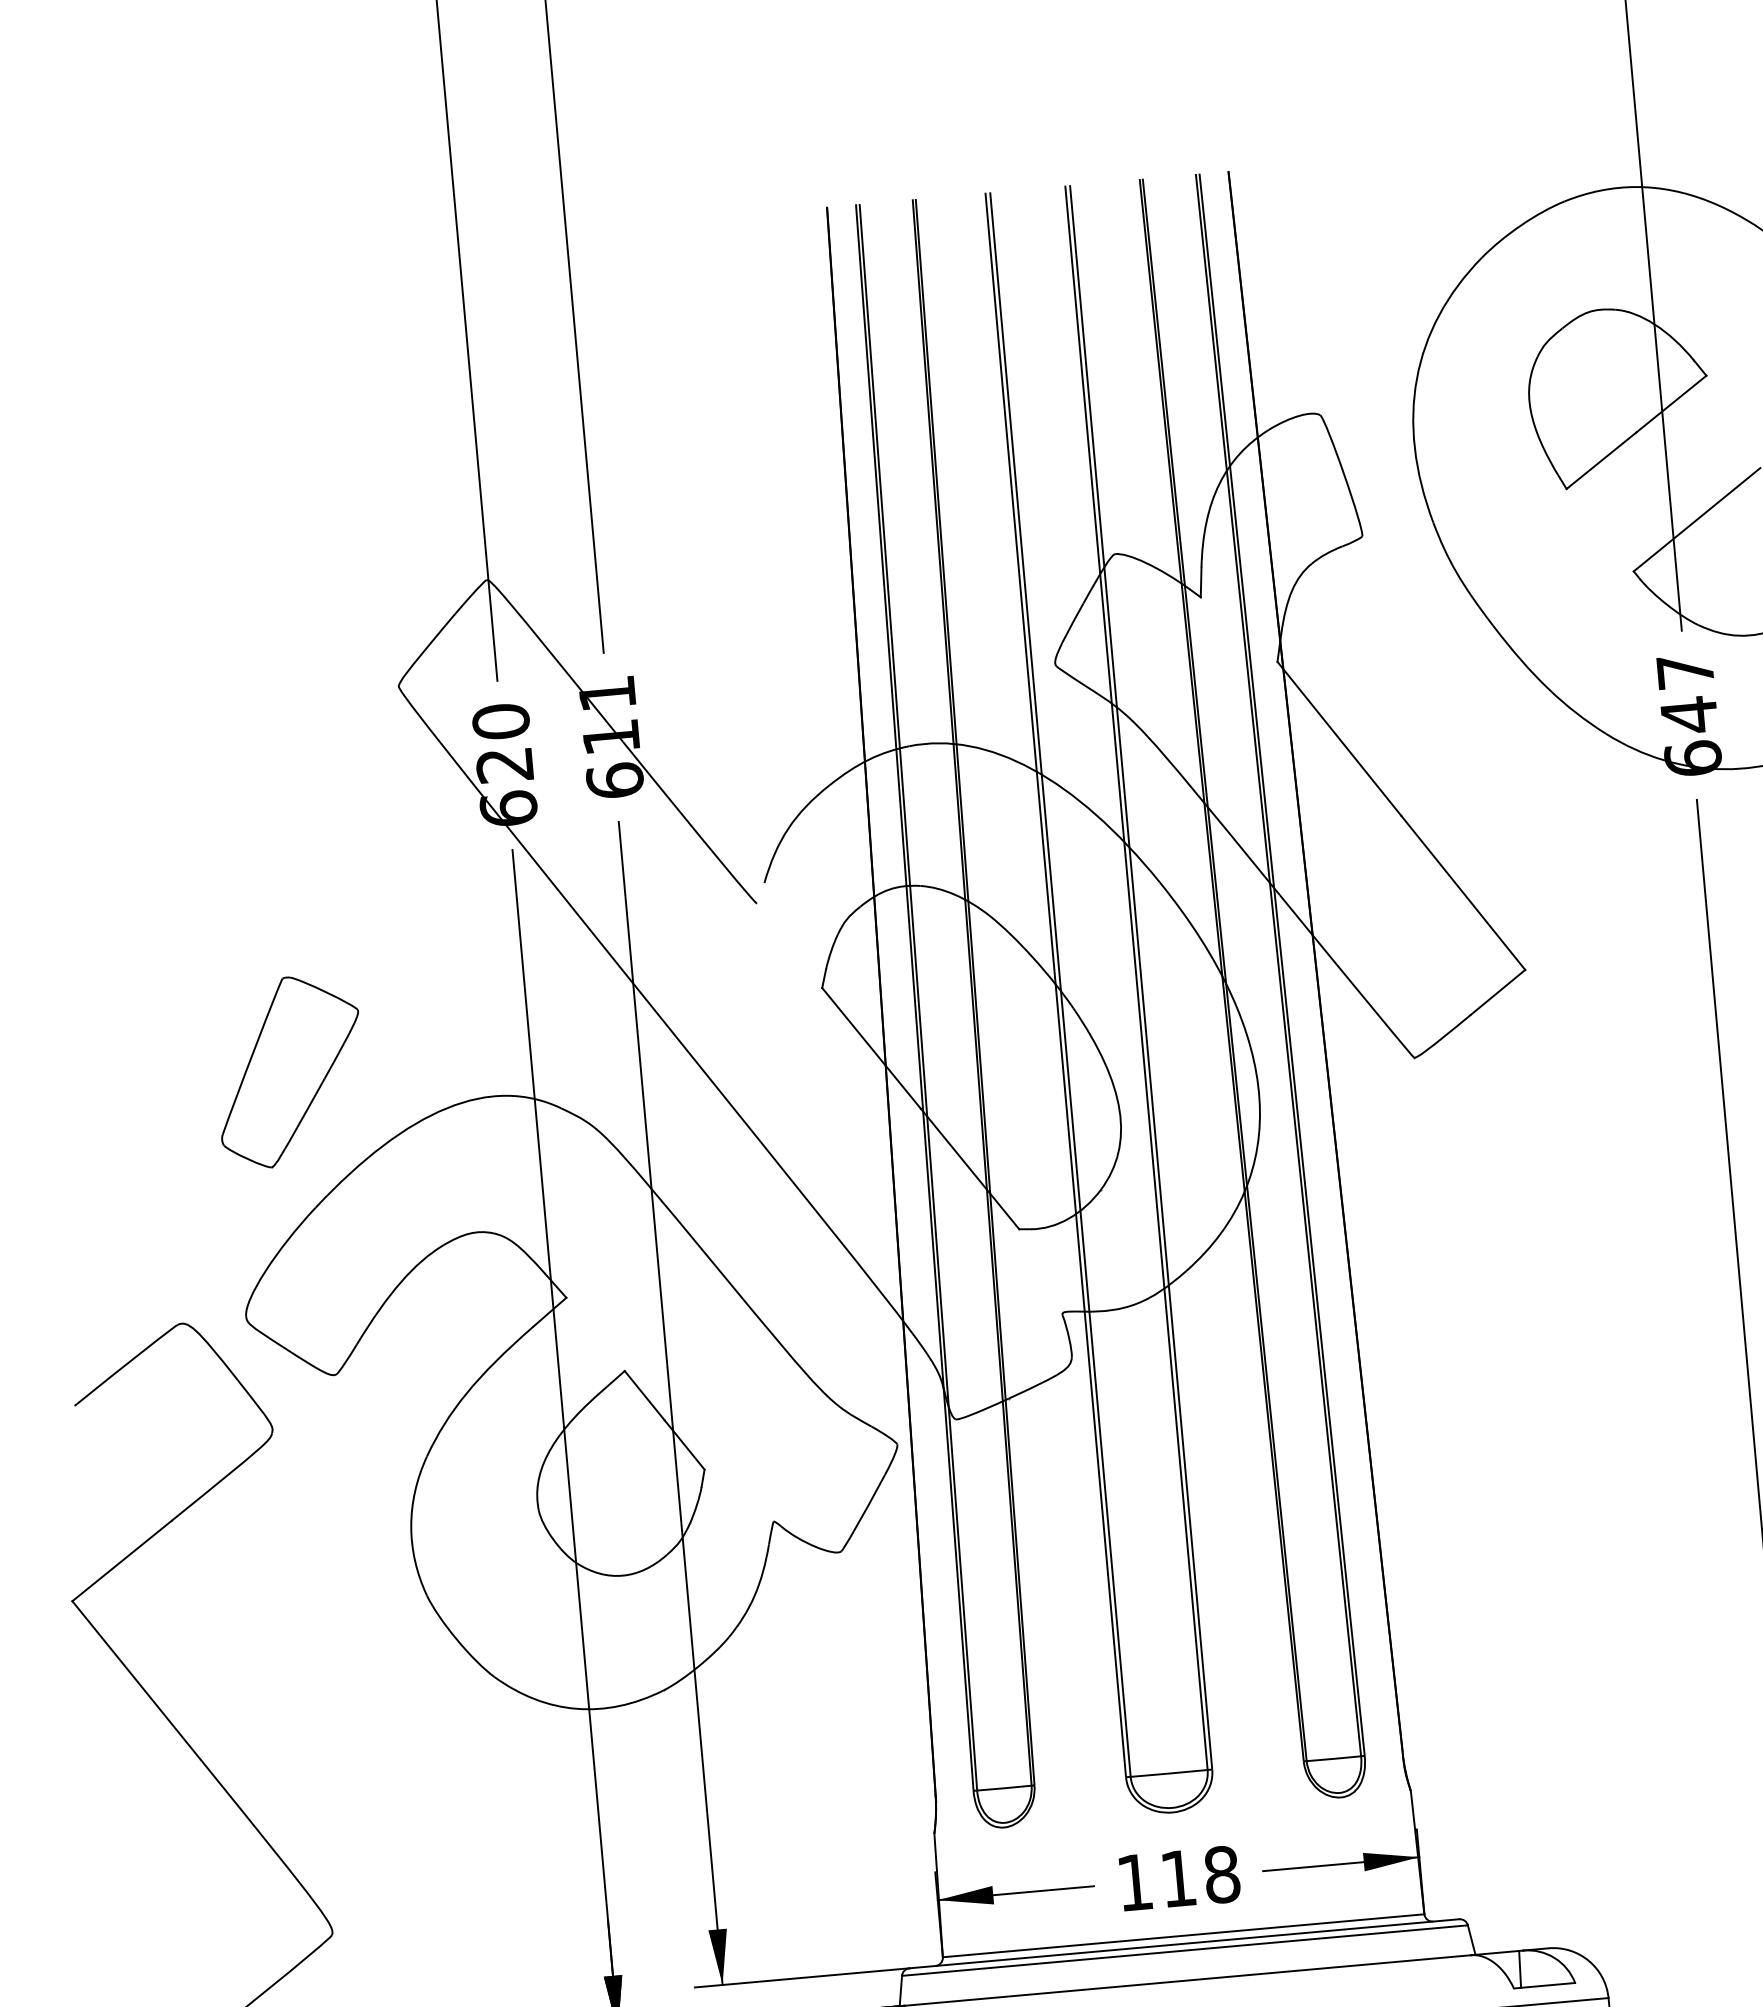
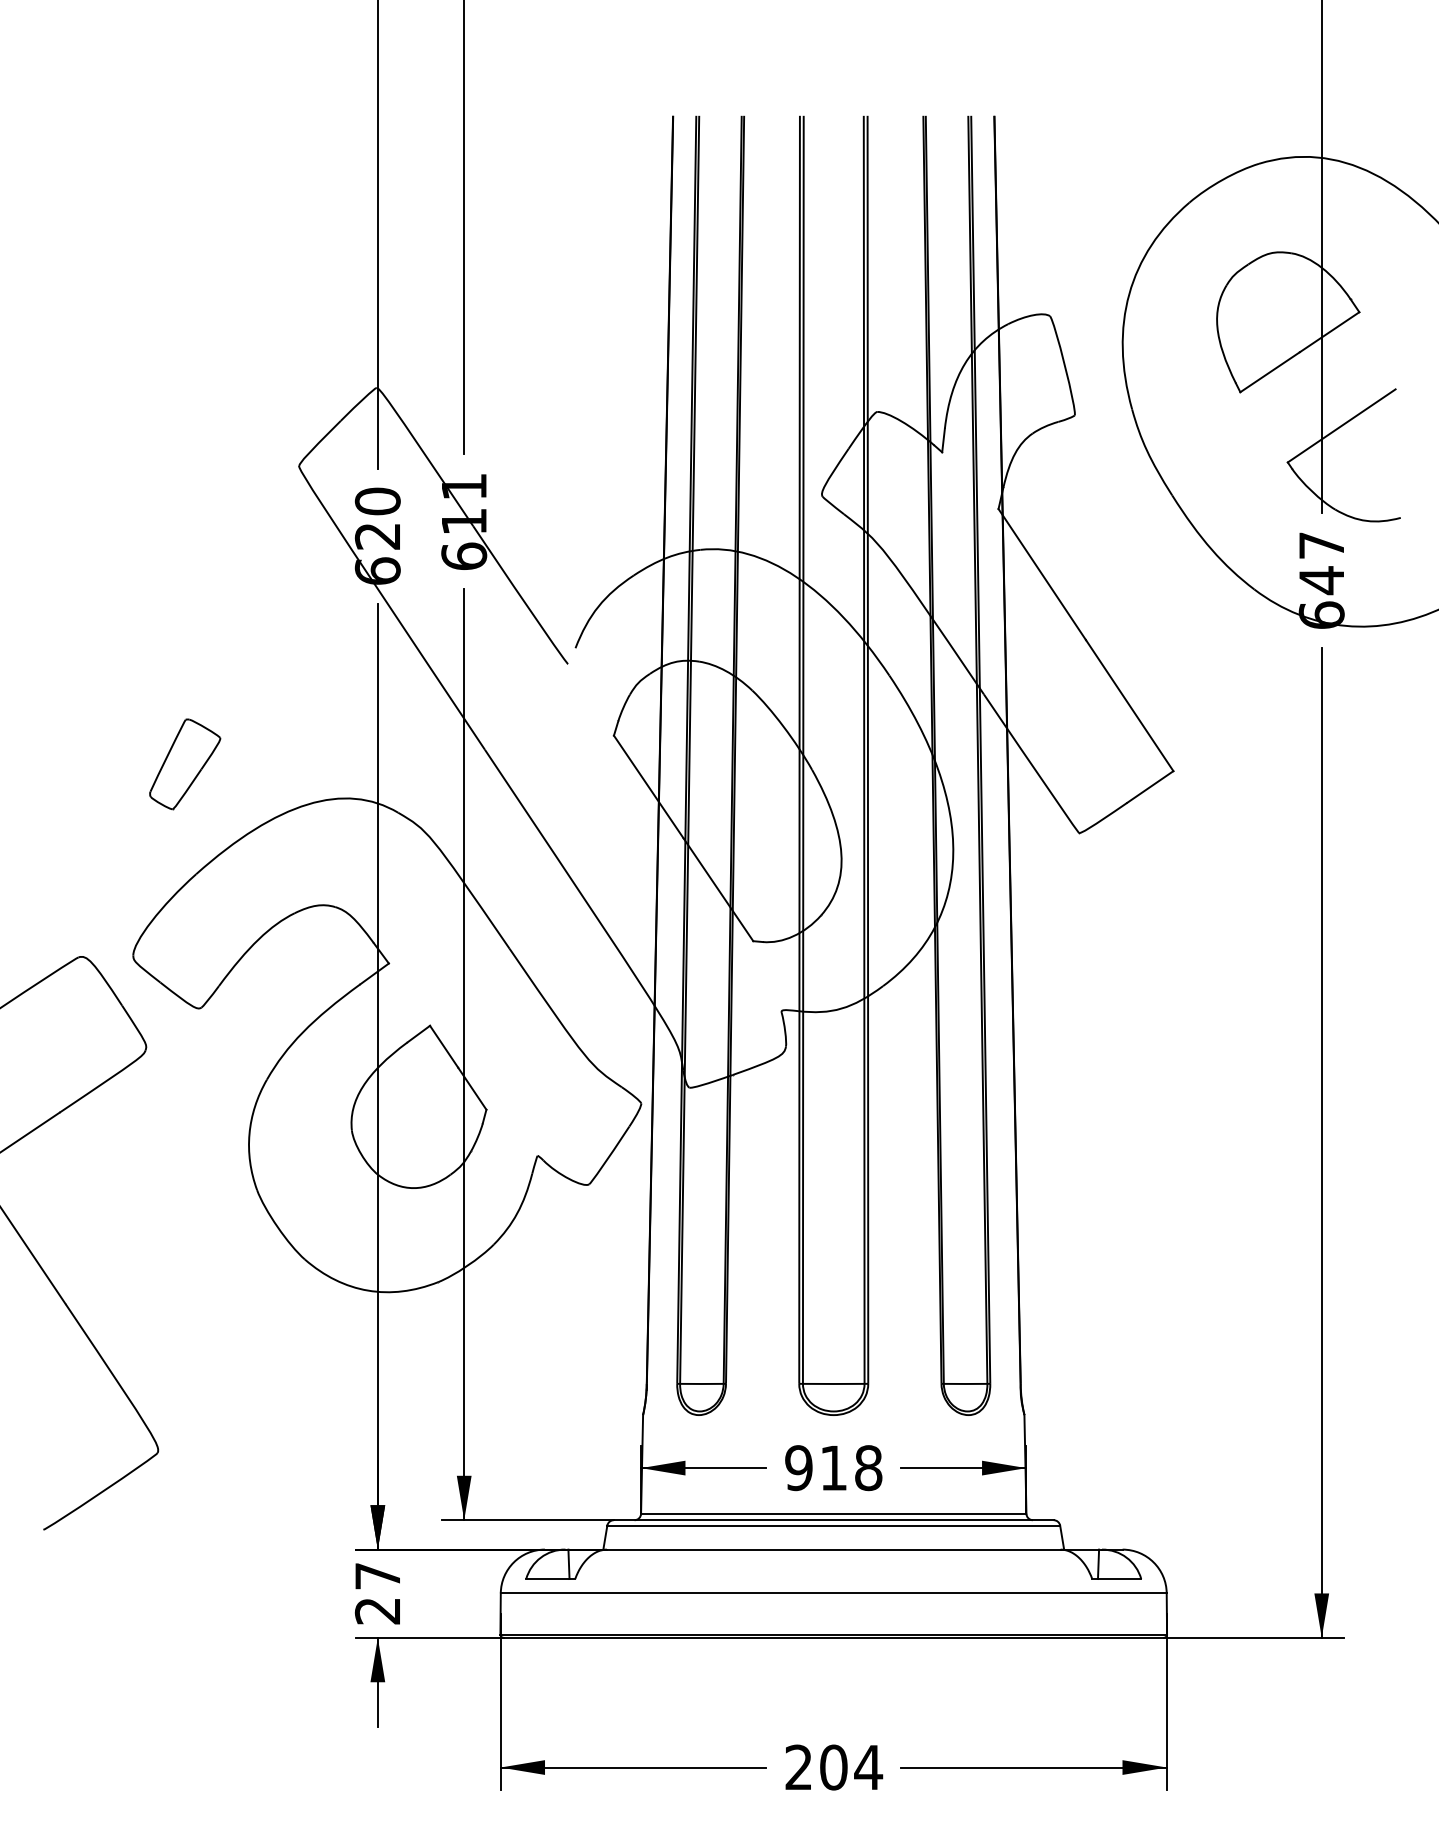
part: (288, 1071) -> (184, 764), size x0.6
text: (1134, 1883) -> (798, 1468), 118 -> 918

